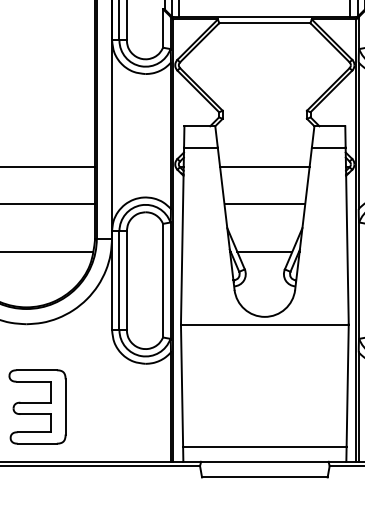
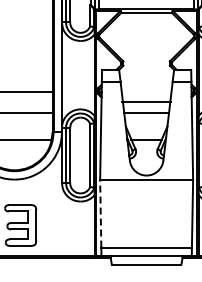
line: (264, 166) -> (146, 102), moved
line: (181, 385) -> (100, 213), solid -> dashed

